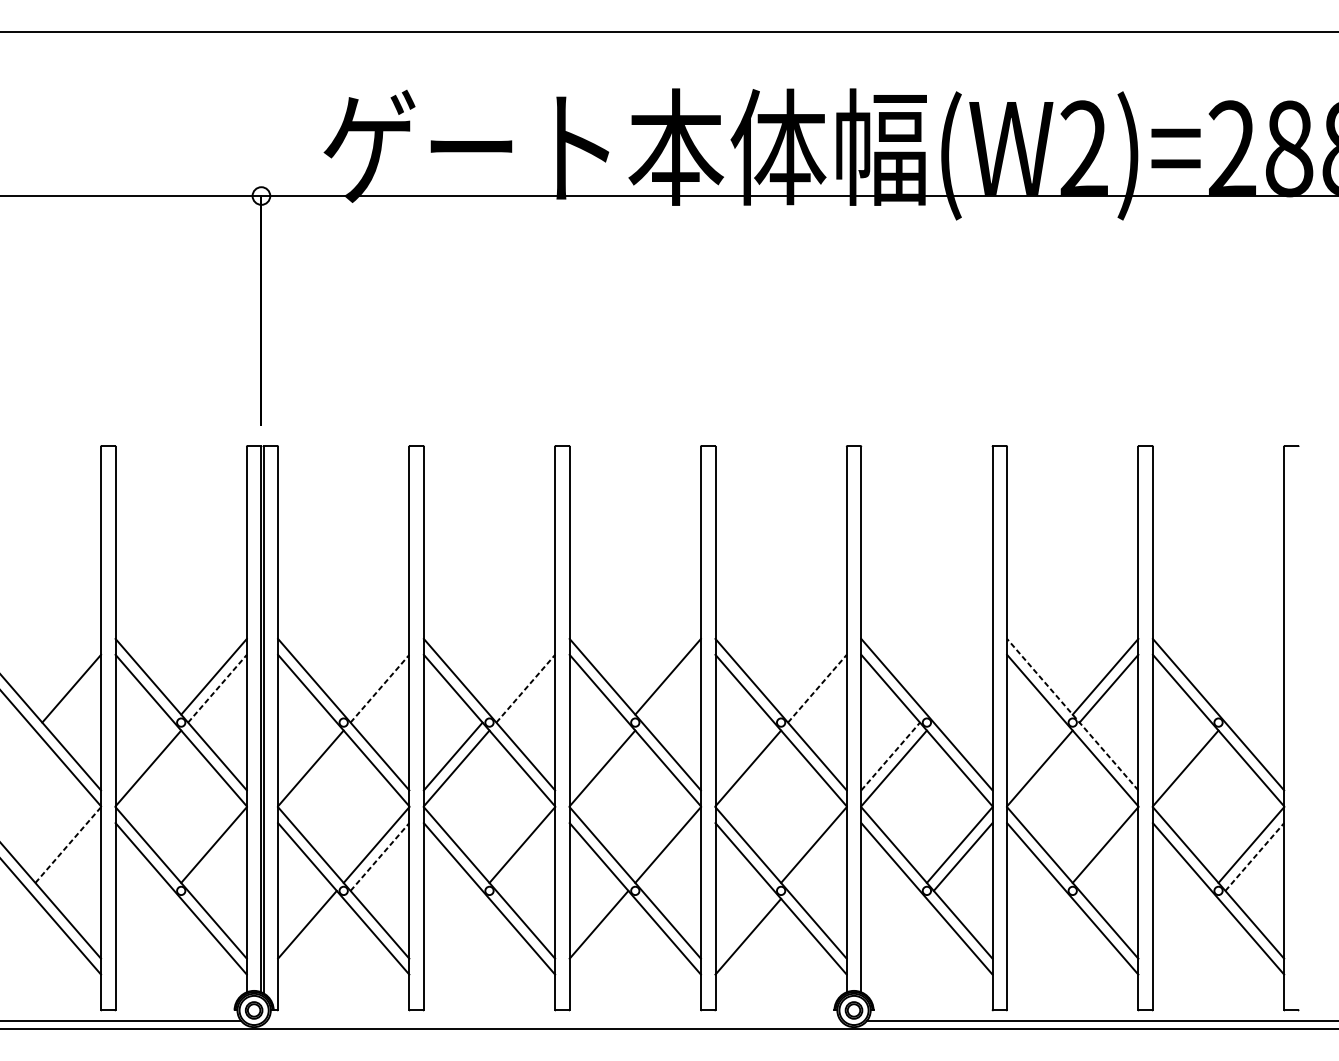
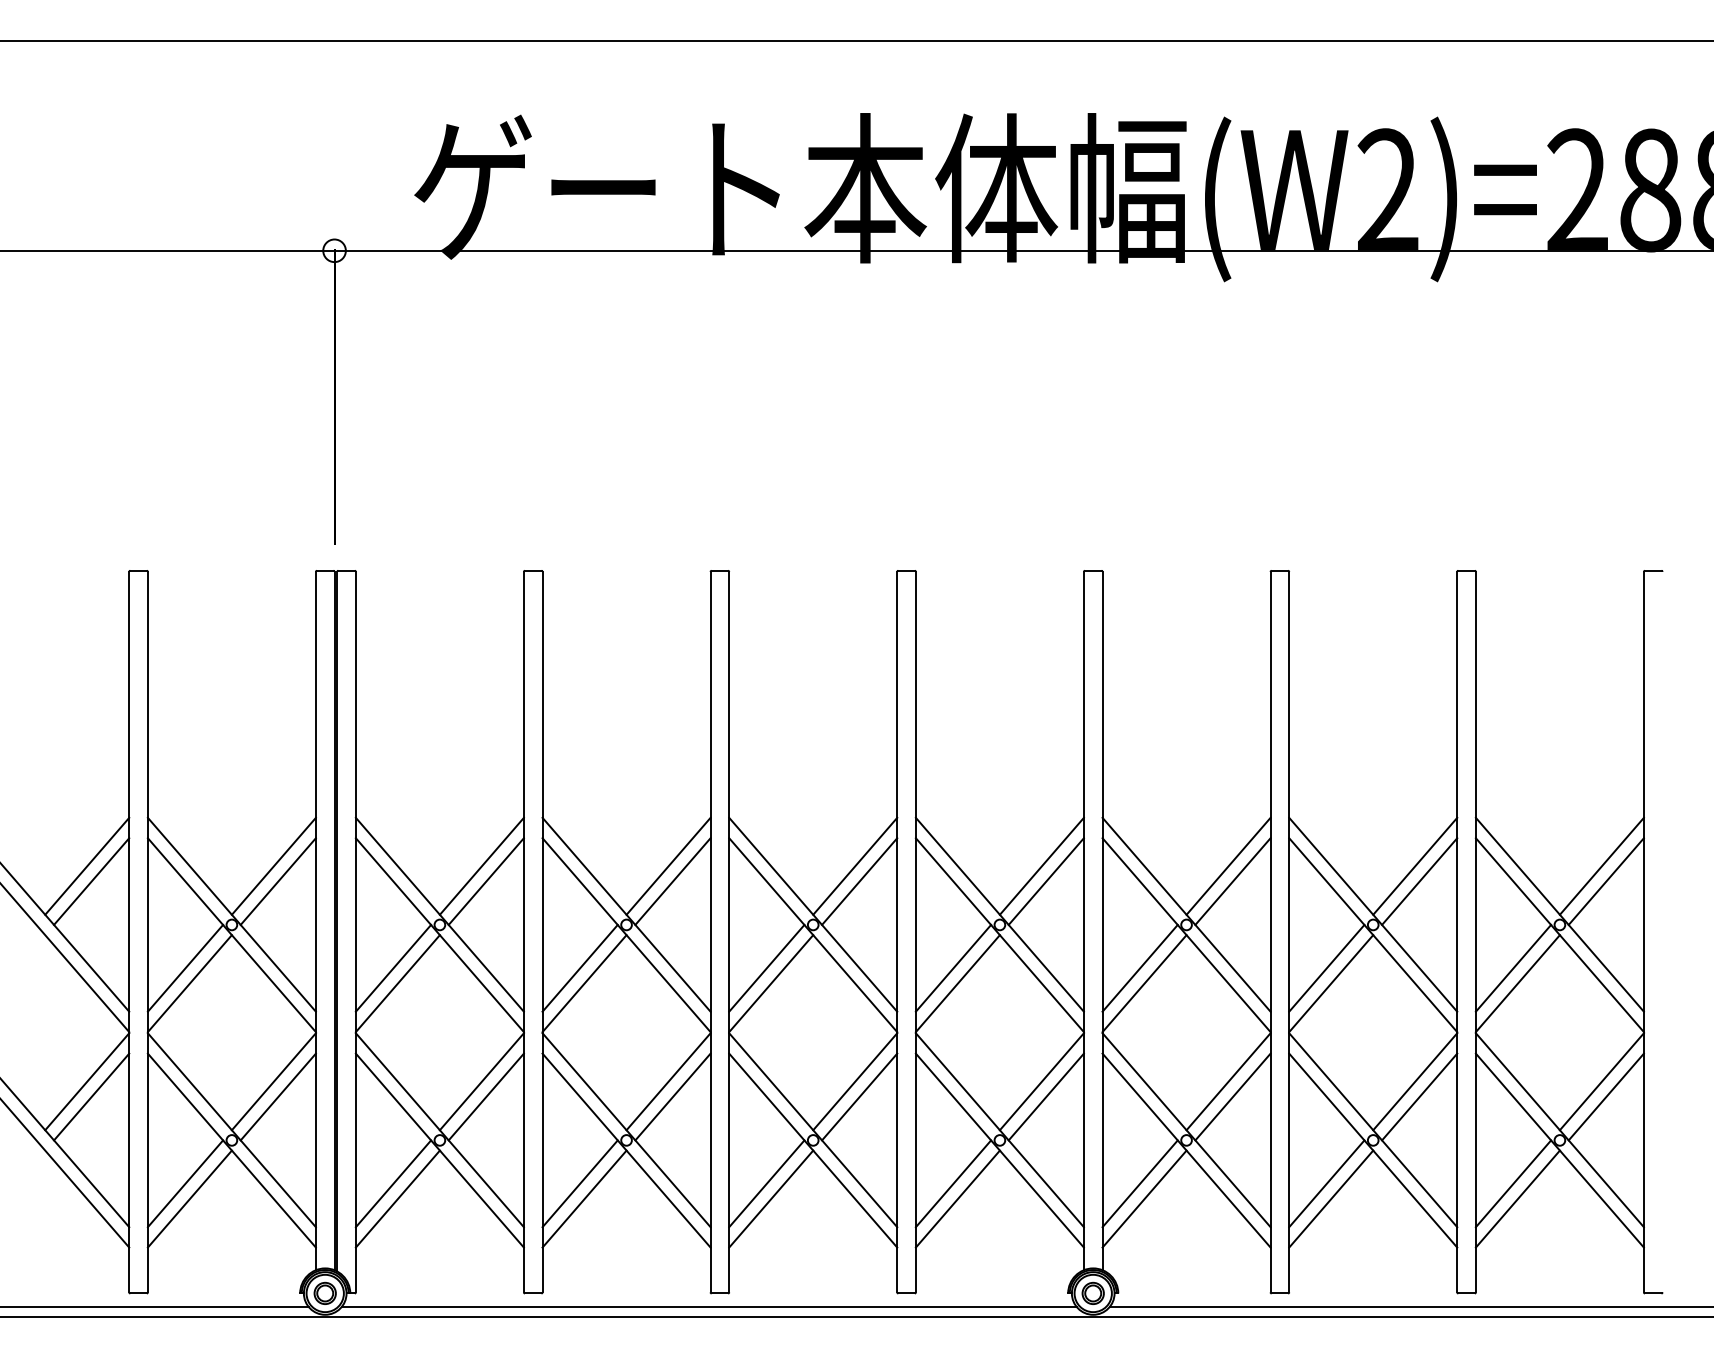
line: (68, 676) -> (87, 865), added
line: (376, 676) -> (481, 865), added
line: (522, 676) -> (668, 865), added
line: (813, 676) -> (1041, 865), added
line: (959, 676) -> (1228, 865), added
line: (1251, 676) -> (1601, 865), added
line: (217, 688) -> (278, 881), dashed -> solid
line: (380, 688) -> (486, 881), dashed -> solid
line: (526, 688) -> (673, 881), dashed -> solid
line: (671, 688) -> (859, 881), added
line: (817, 688) -> (1046, 881), dashed -> solid
line: (962, 688) -> (1232, 881), added
line: (1254, 688) -> (1605, 881), added
line: (1072, 714) -> (1372, 914), dashed -> solid
line: (144, 755) -> (185, 967), added
line: (307, 755) -> (393, 967), added
line: (598, 755) -> (766, 967), added
line: (744, 755) -> (953, 967), added
line: (890, 755) -> (1140, 967), dashed -> solid
line: (1036, 755) -> (1326, 967), added
line: (1182, 755) -> (1513, 967), added
line: (68, 844) -> (87, 1081), dashed -> solid
line: (71, 856) -> (91, 1096), added
line: (216, 856) -> (277, 1096), added
line: (380, 856) -> (486, 1096), dashed -> solid
line: (525, 856) -> (672, 1096), added
line: (671, 856) -> (859, 1096), added
line: (816, 856) -> (1045, 1096), added
line: (1108, 856) -> (1419, 1096), added
line: (1254, 856) -> (1606, 1096), dashed -> solid
line: (144, 924) -> (185, 1183), added
line: (452, 924) -> (579, 1183), added
line: (744, 924) -> (953, 1183), added
line: (890, 924) -> (1139, 1183), added
line: (1036, 924) -> (1326, 1183), added
line: (1182, 924) -> (1513, 1183), added
line: (148, 936) -> (189, 1198), added
line: (310, 936) -> (397, 1198), added
line: (456, 936) -> (584, 1198), added
line: (602, 936) -> (771, 1198), added
line: (894, 936) -> (1144, 1198), added
line: (1040, 936) -> (1331, 1198), added
line: (1185, 936) -> (1517, 1198), added
line: (553, 1020) -> (708, 1306), added

